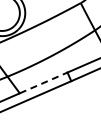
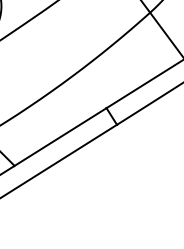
line: (44, 82) -> (62, 135), dashed -> solid

